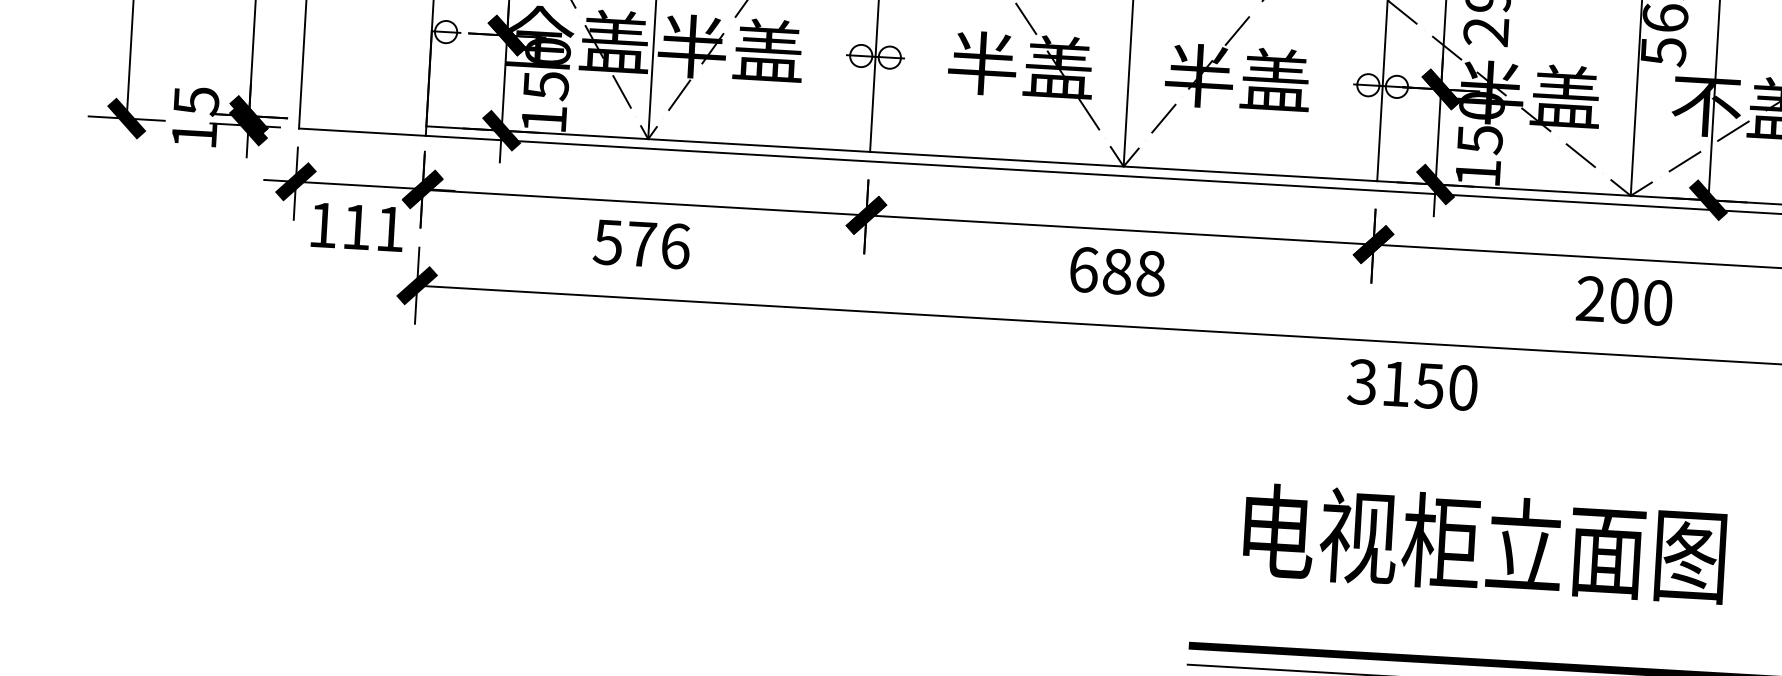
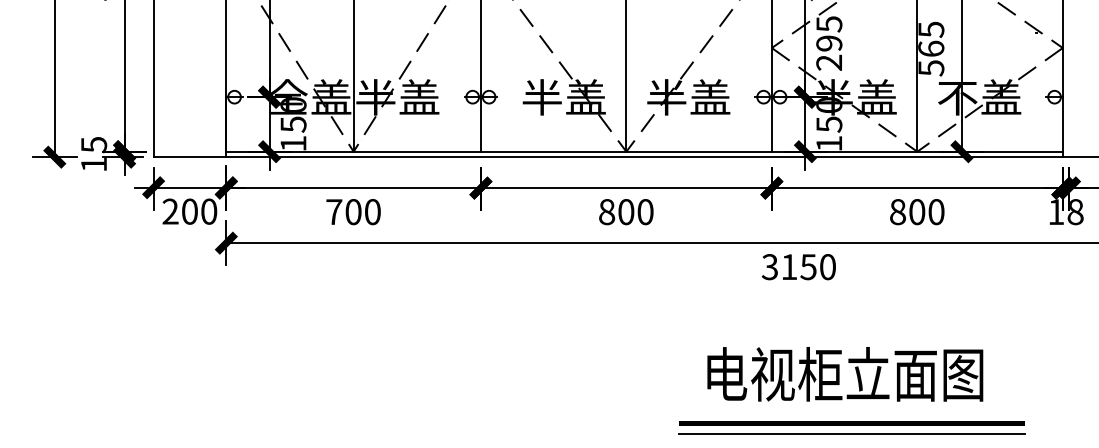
text: (356, 226) -> (189, 211), 111 -> 200
text: (641, 245) -> (353, 212), 576 -> 700
text: (1117, 272) -> (626, 212), 688 -> 800
text: (1590, 299) -> (897, 212), 200 -> 800
text: (1485, 543) -> (845, 374), moved

